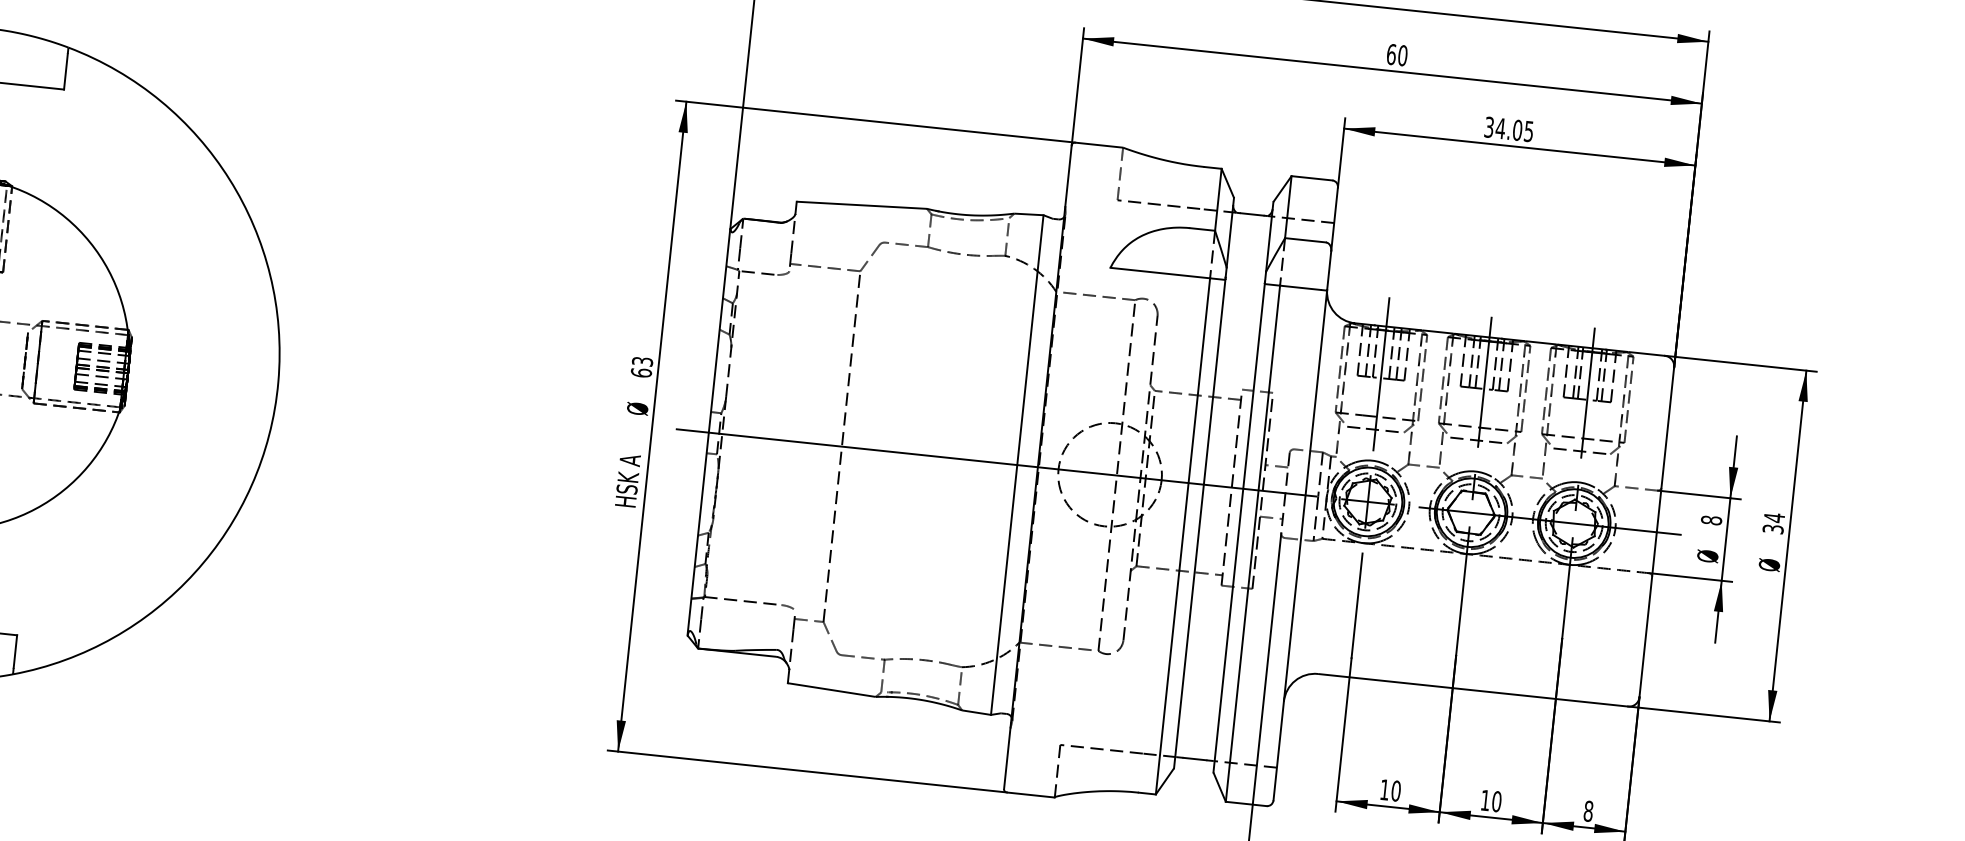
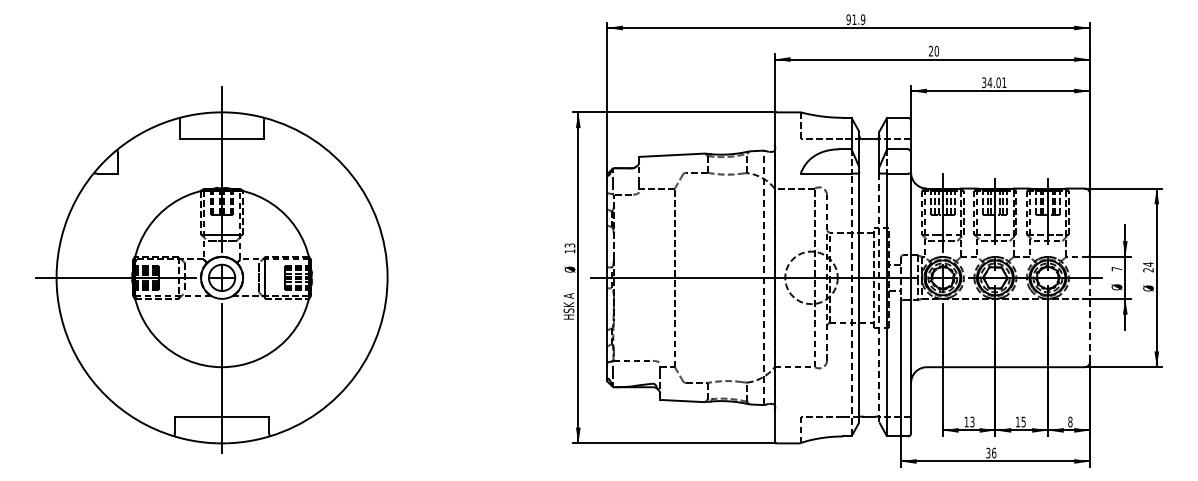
text: (1390, 52) -> (930, 50), 60 -> 20
text: (1529, 131) -> (1004, 82), 34.05 -> 34.01
text: (640, 373) -> (569, 251), 63 -> 13
line: (1017, 464) -> (764, 277), solid -> dashed
text: (1710, 519) -> (1116, 268), 8 -> 7
line: (1239, 527) -> (879, 297), solid -> dashed
text: (1773, 529) -> (1148, 270), 34 -> 24
line: (1183, 535) -> (851, 304), solid -> dashed
line: (1648, 616) -> (1090, 320), solid -> dashed
text: (1396, 789) -> (972, 421), 10 -> 13
text: (1496, 800) -> (1023, 421), 10 -> 15

